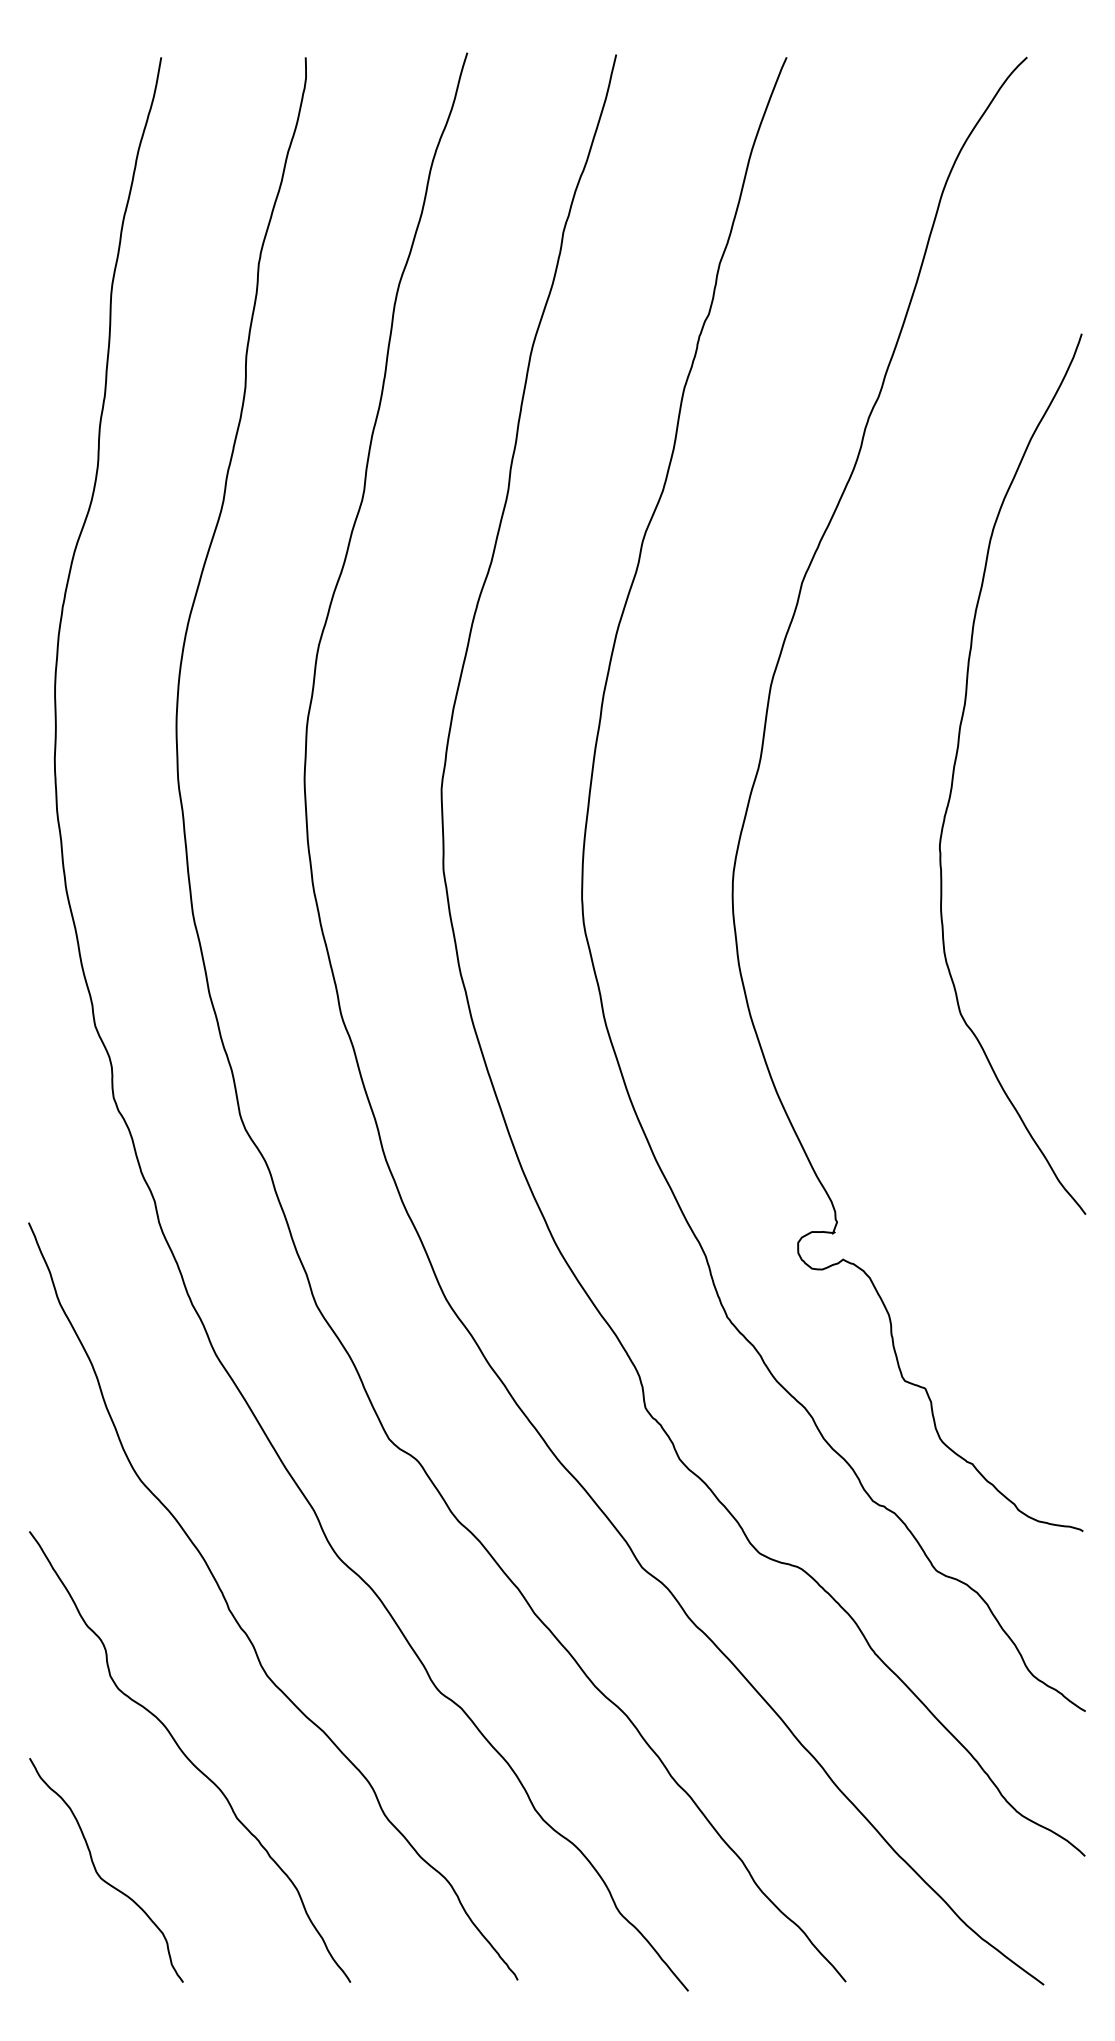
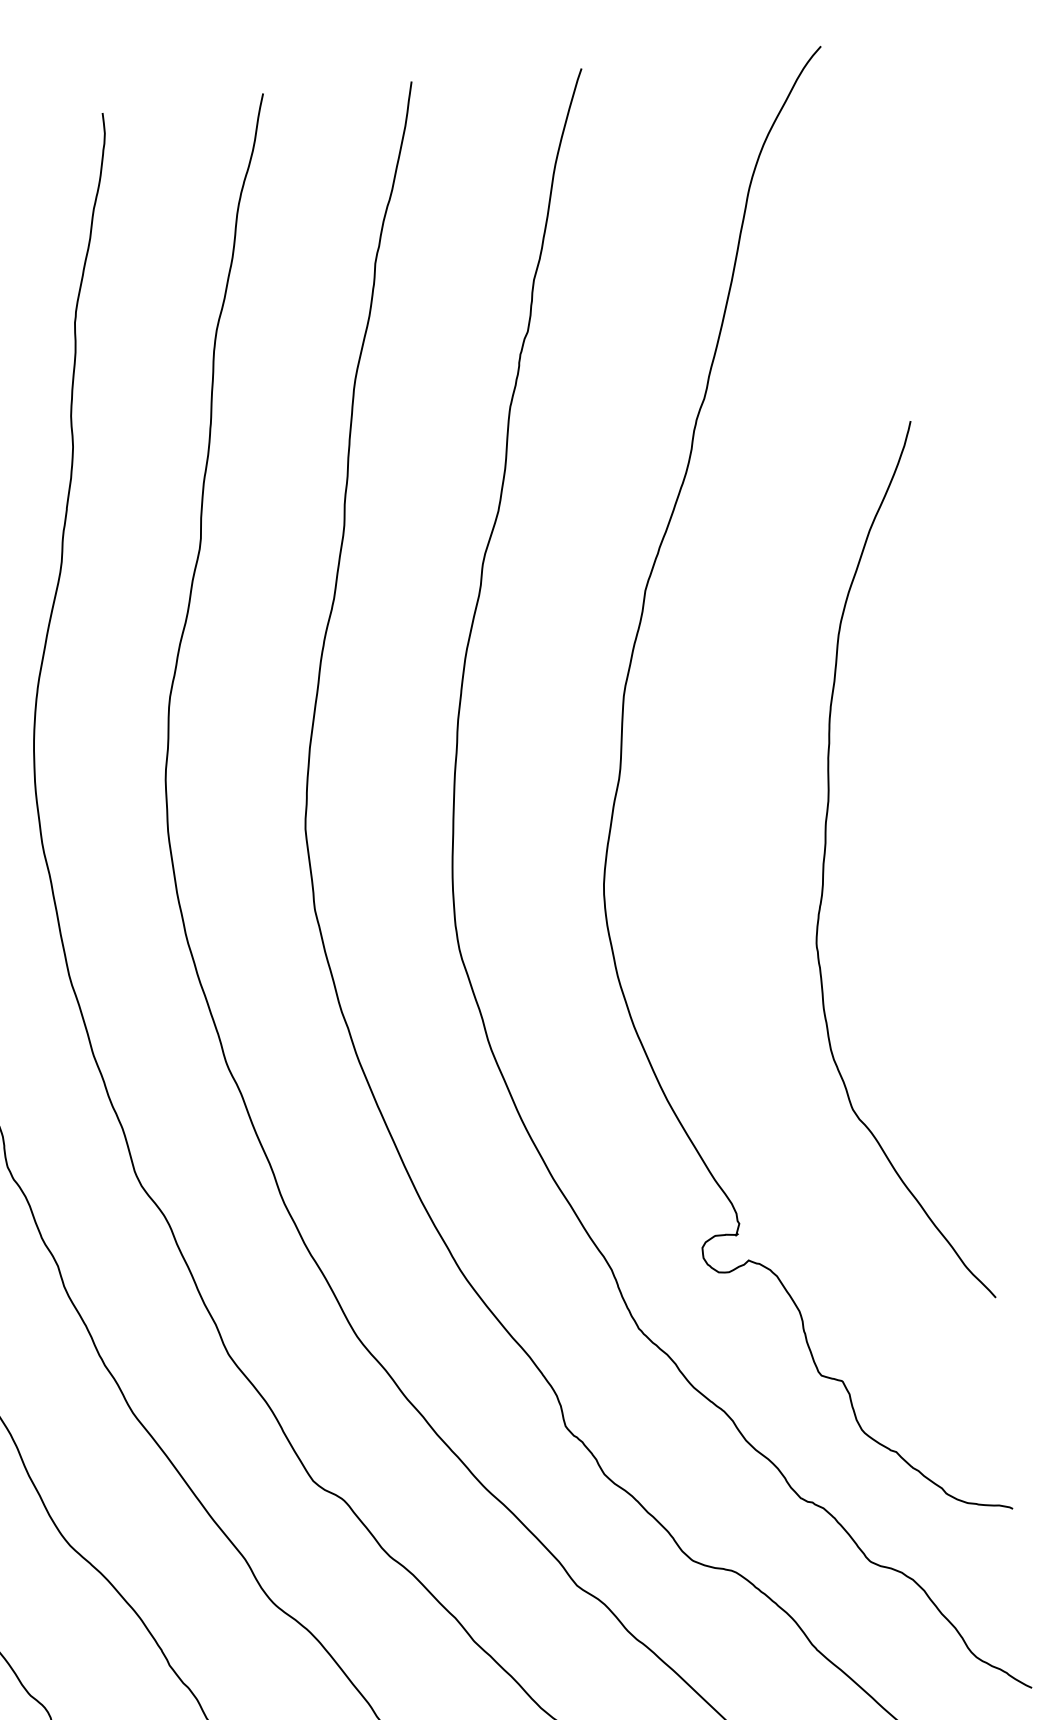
curve: (956, 761) -> (825, 858), moved

